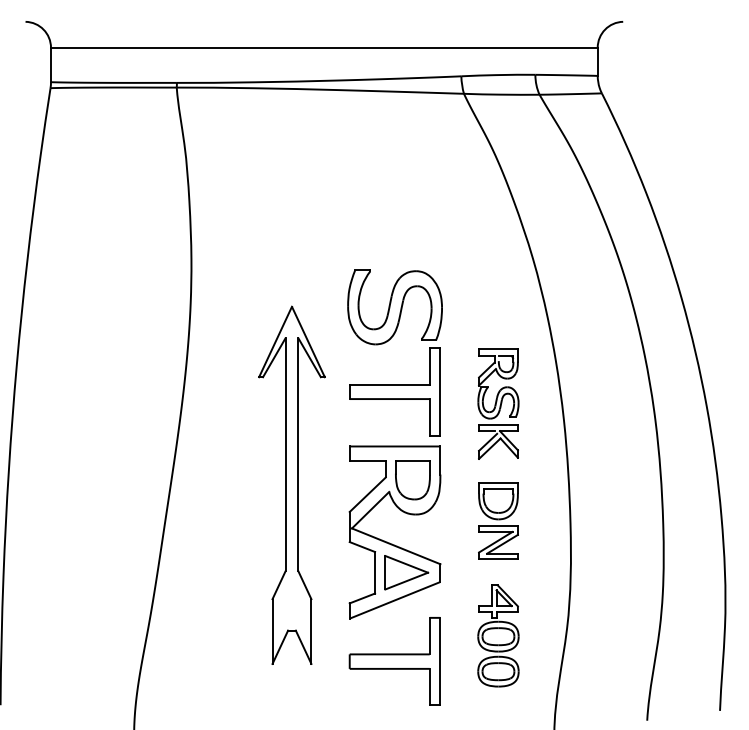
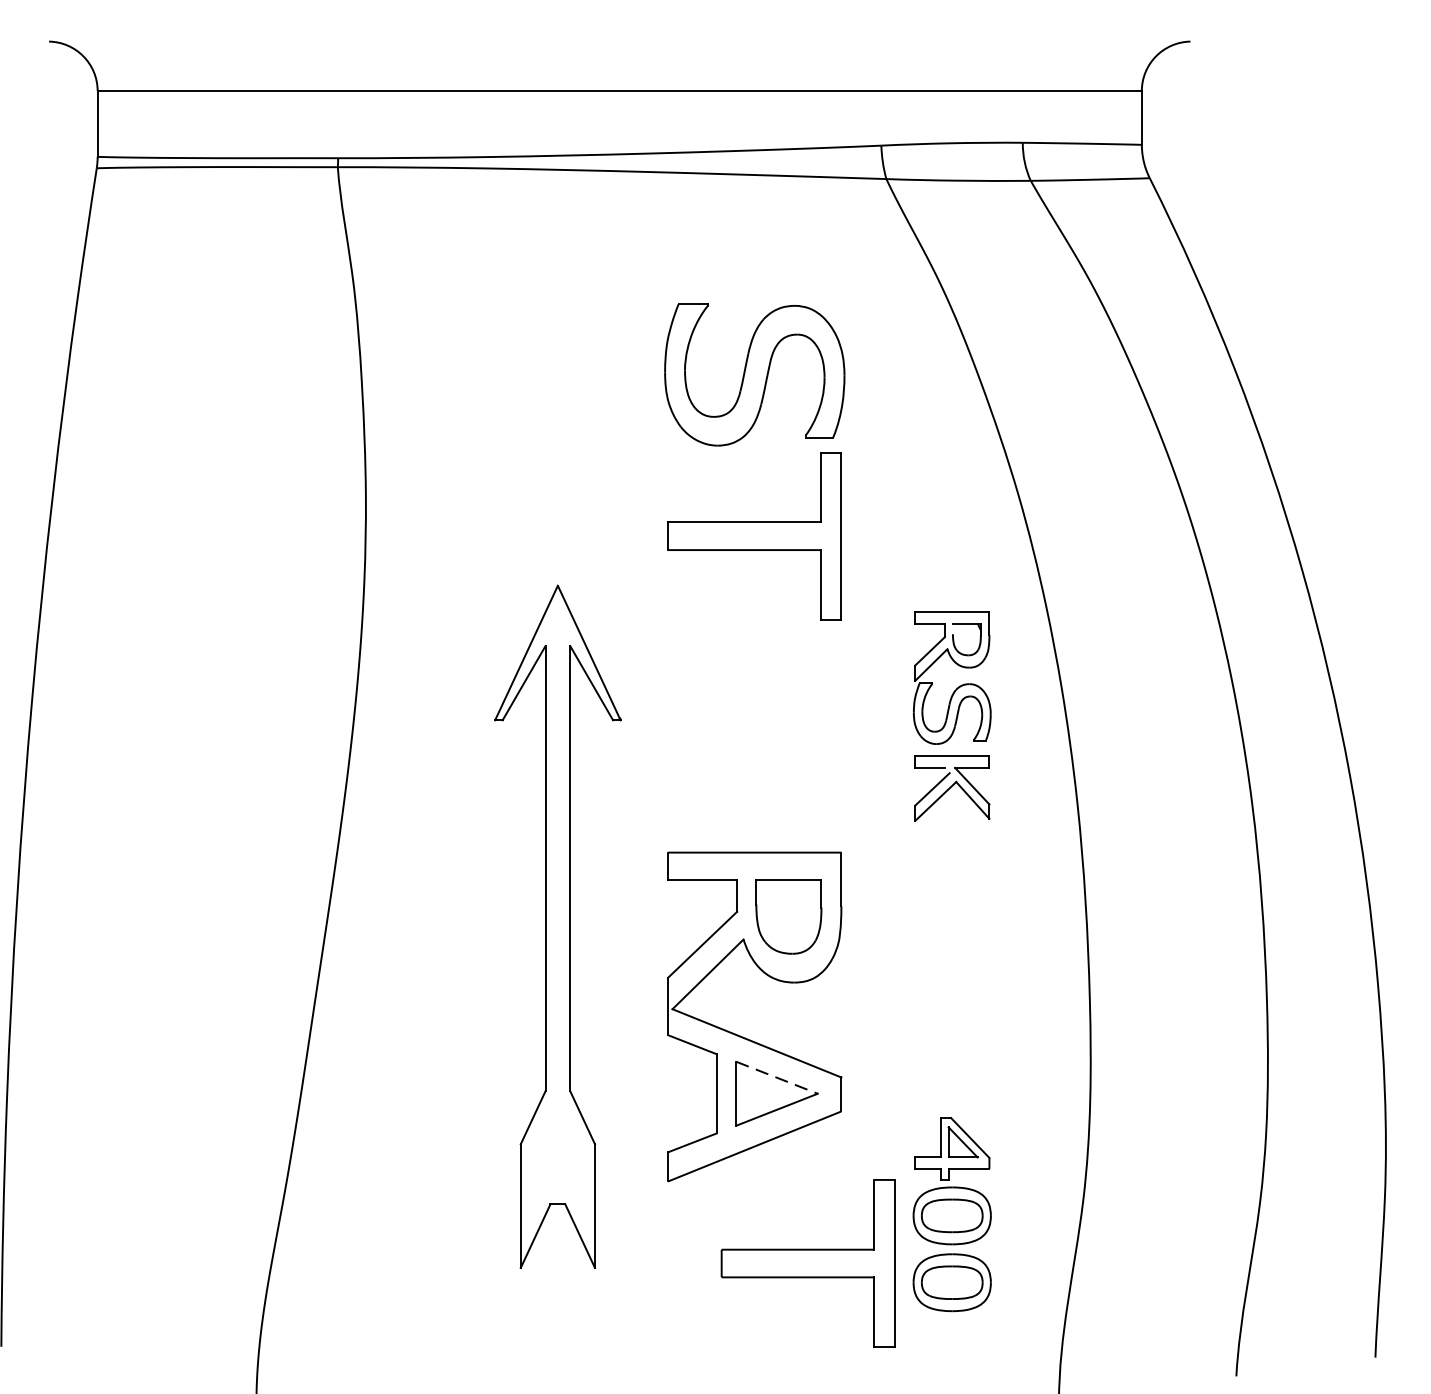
part: (387, 342) -> (740, 442), moved
part: (498, 403) -> (952, 715), moved
part: (498, 520) -> (952, 993), removed
line: (406, 564) -> (776, 1078), solid -> dashed
part: (394, 661) -> (807, 1263), moved

